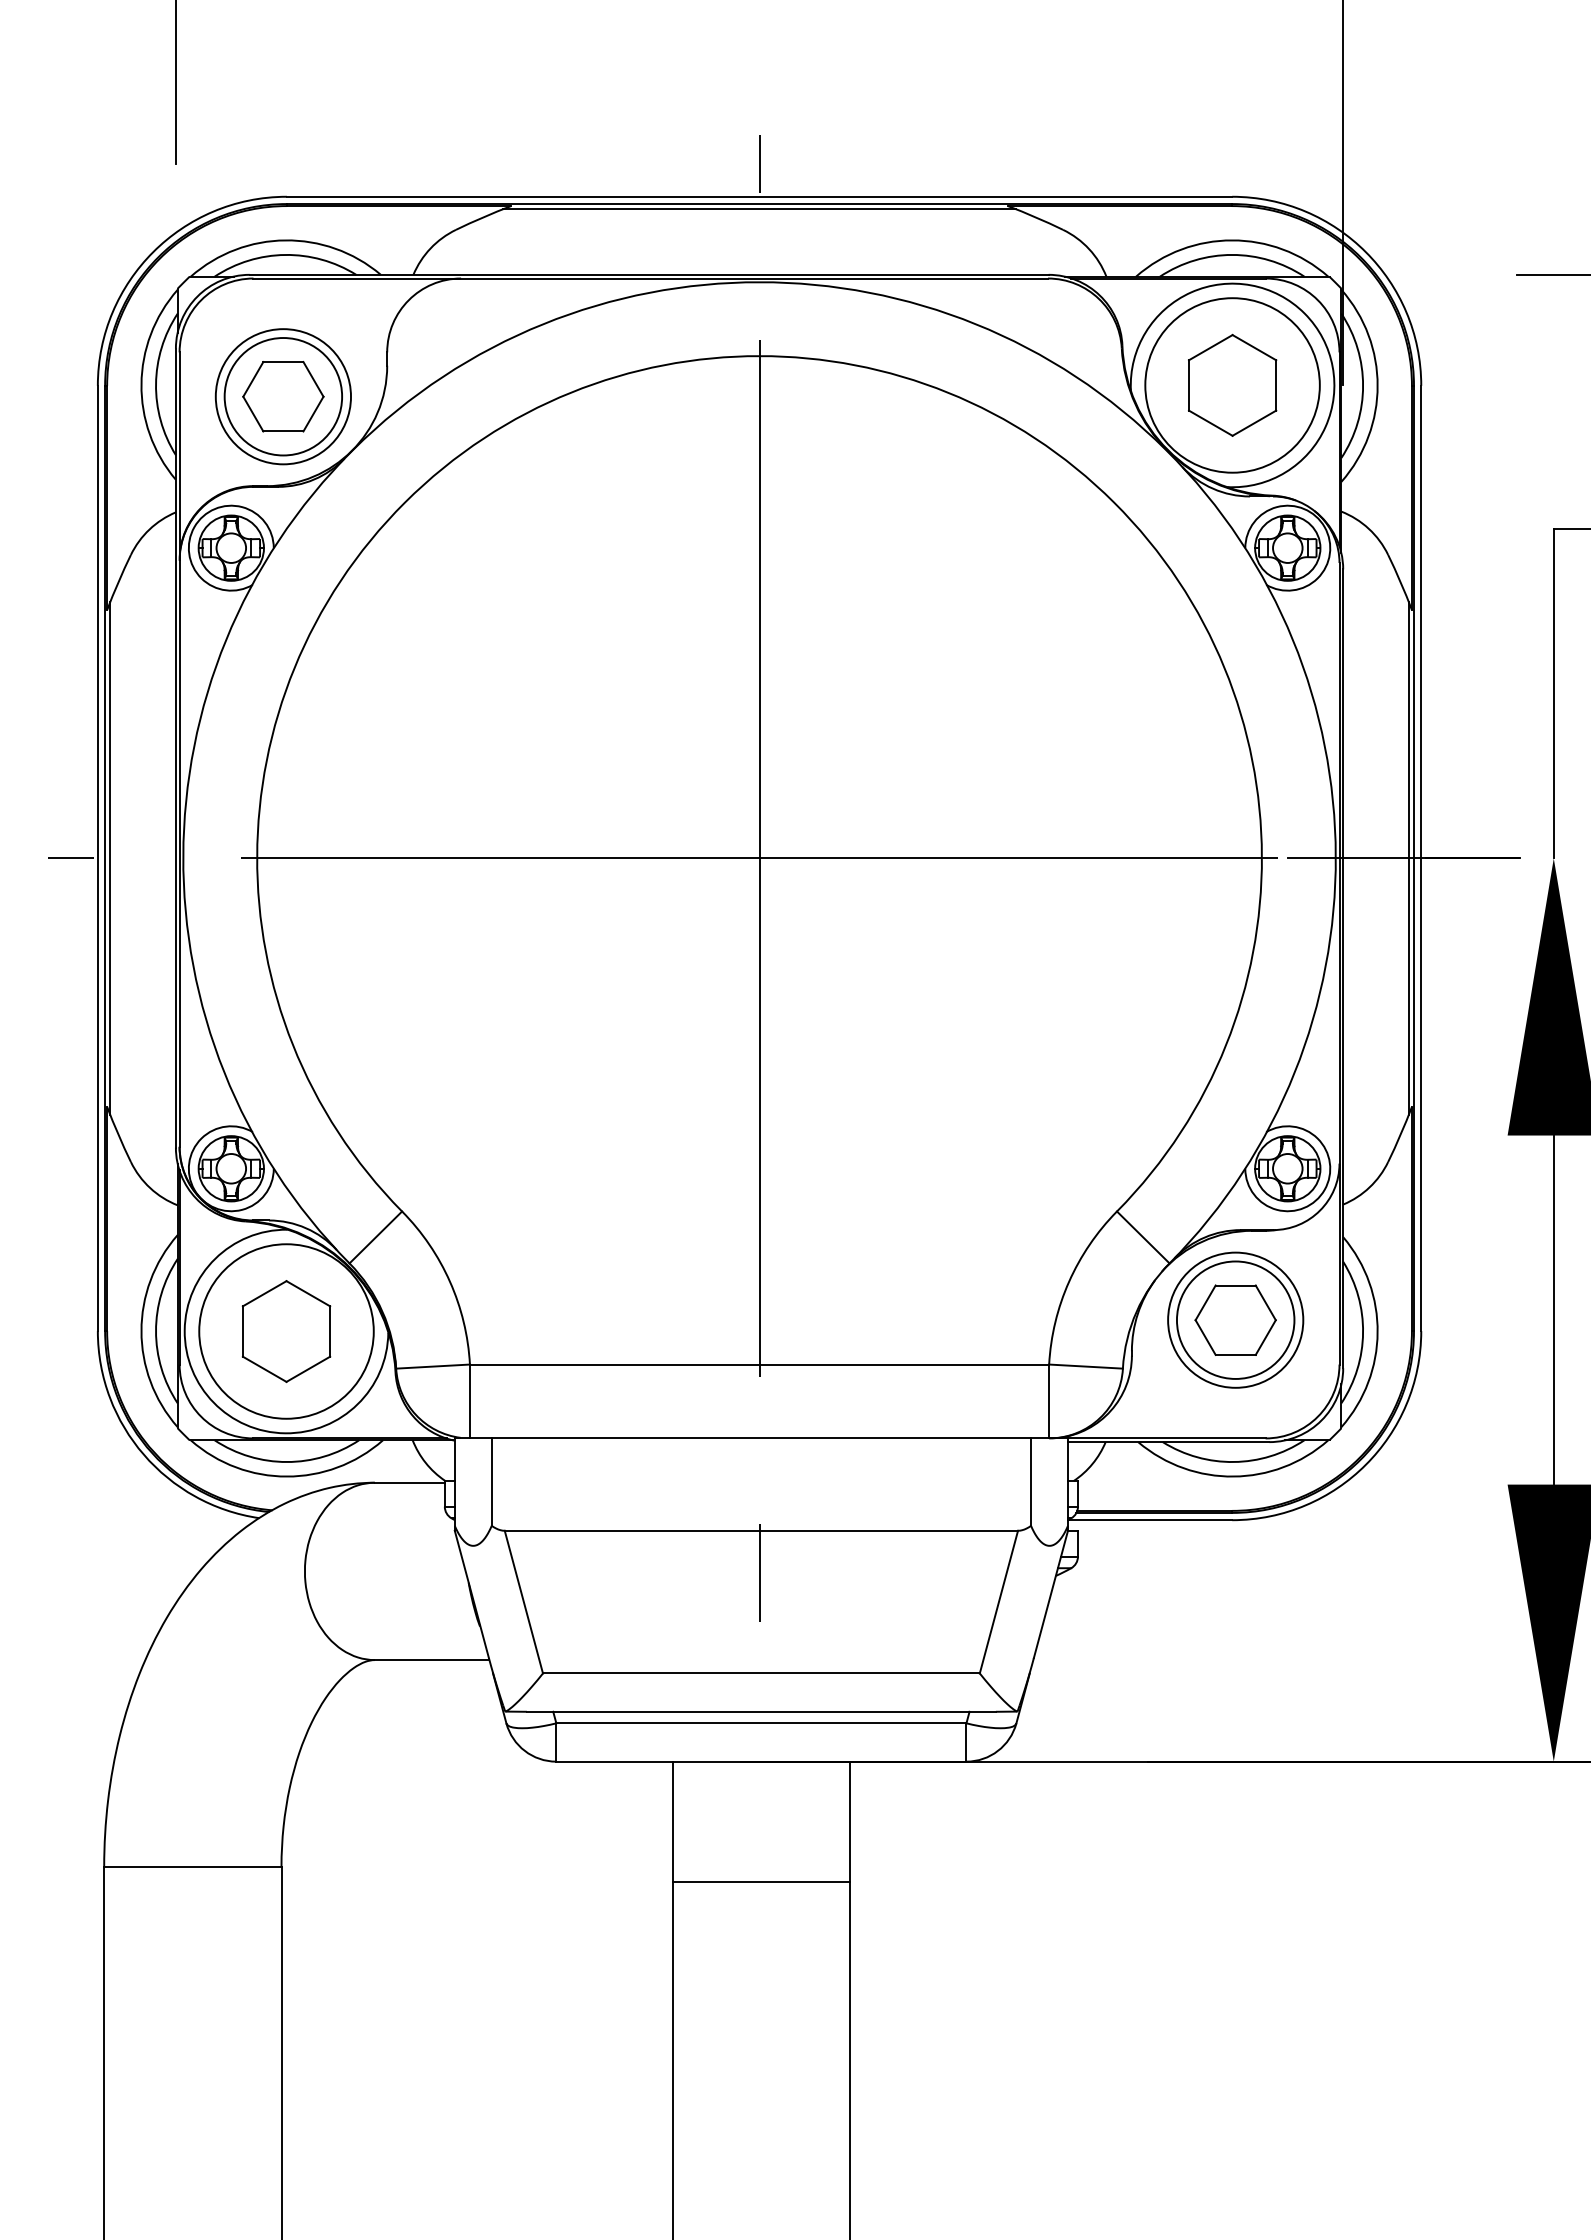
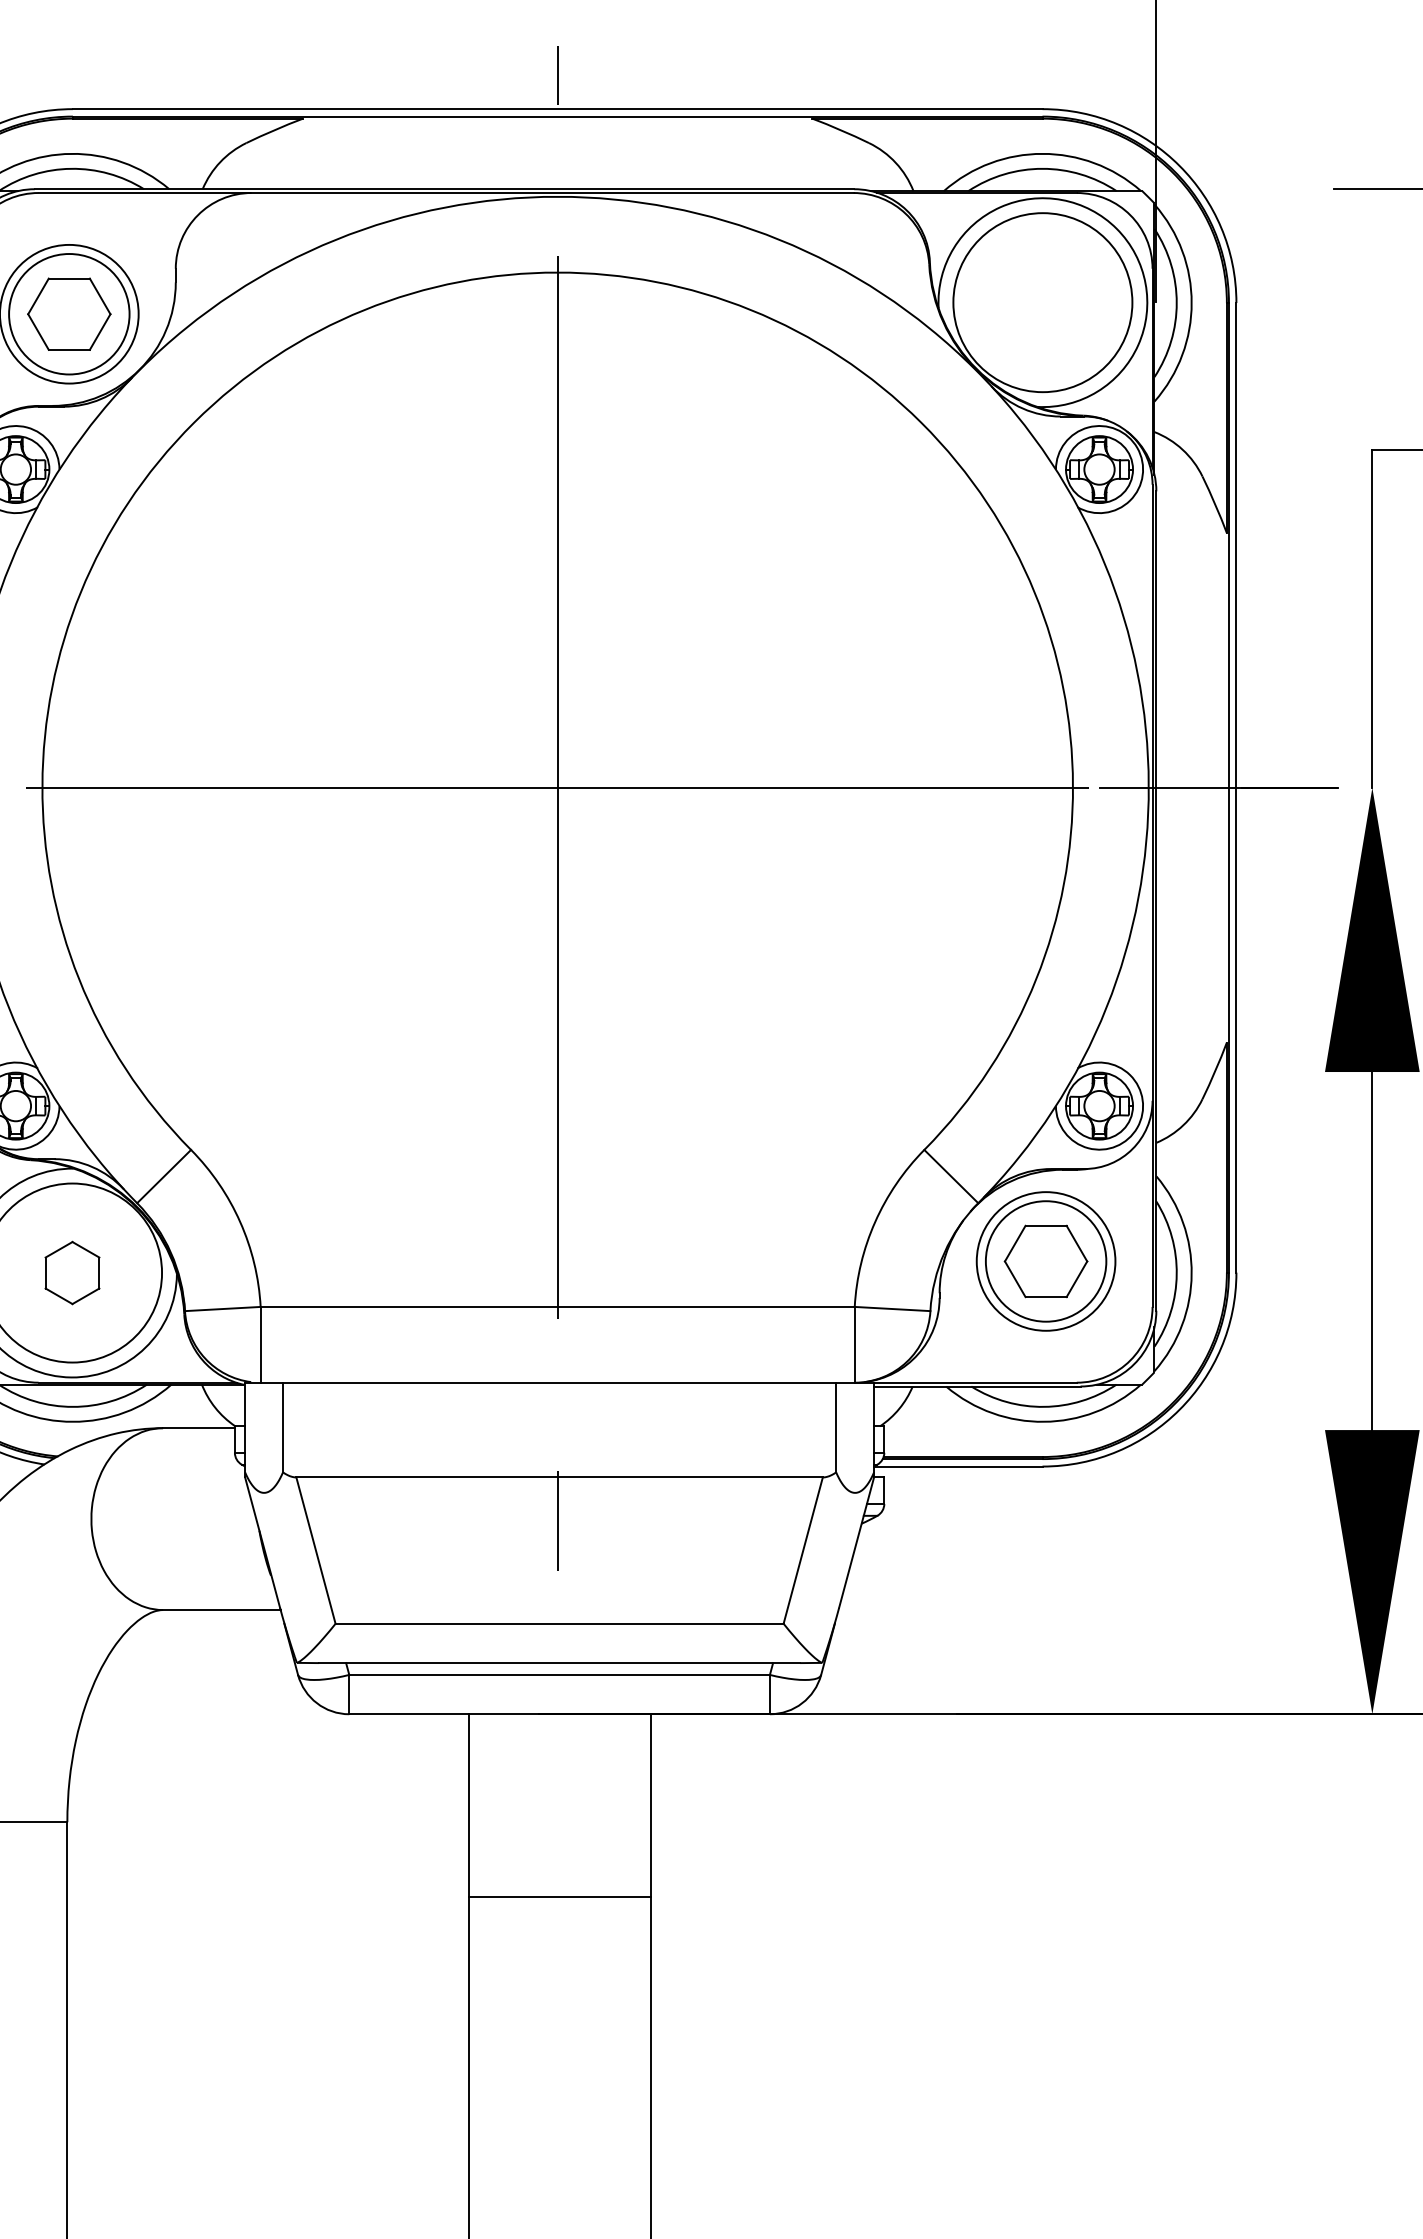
line: (759, 209) -> (557, 122), removed
part: (1232, 384) -> (1042, 301), removed
line: (1408, 858) -> (1223, 787), removed
part: (286, 1331) -> (72, 1273), size x0.6
line: (761, 1881) -> (559, 1896), moved

